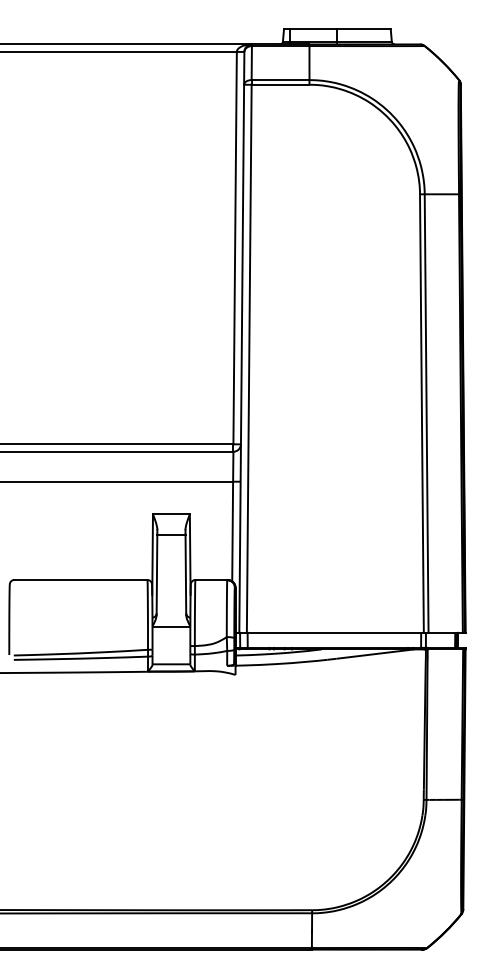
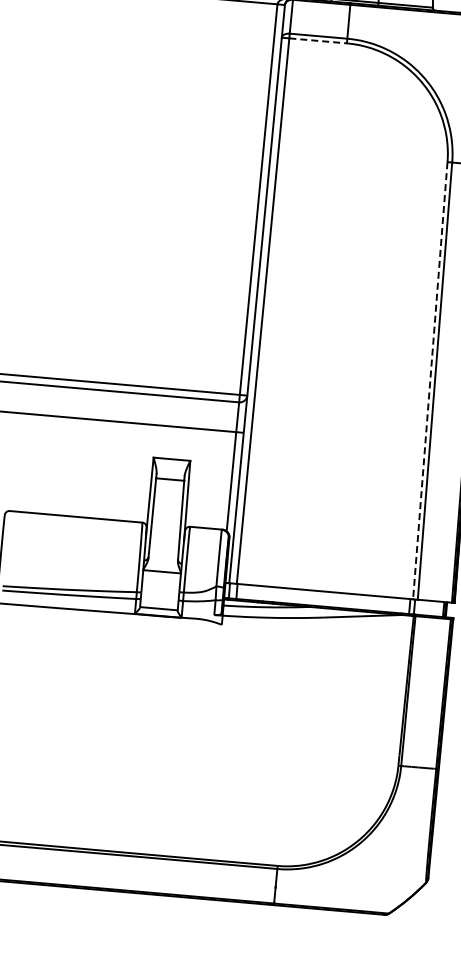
line: (280, 84) -> (318, 40), solid -> dashed
line: (421, 414) -> (429, 381), solid -> dashed

